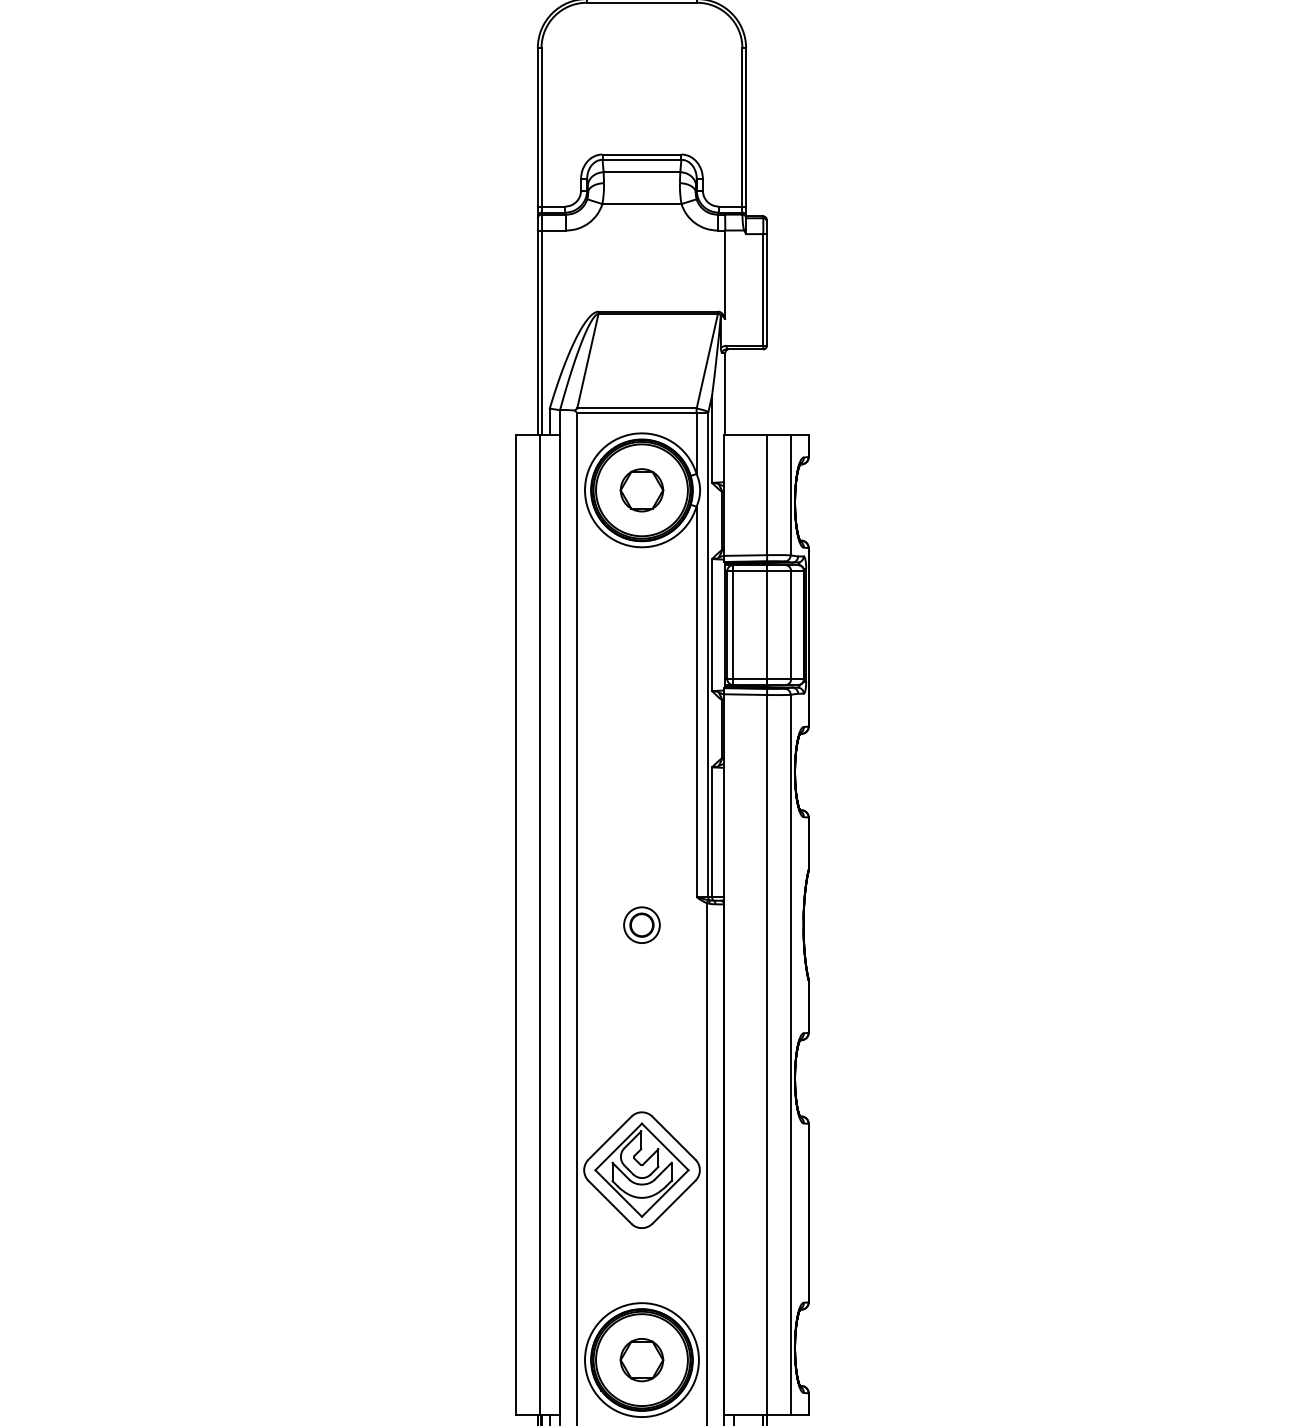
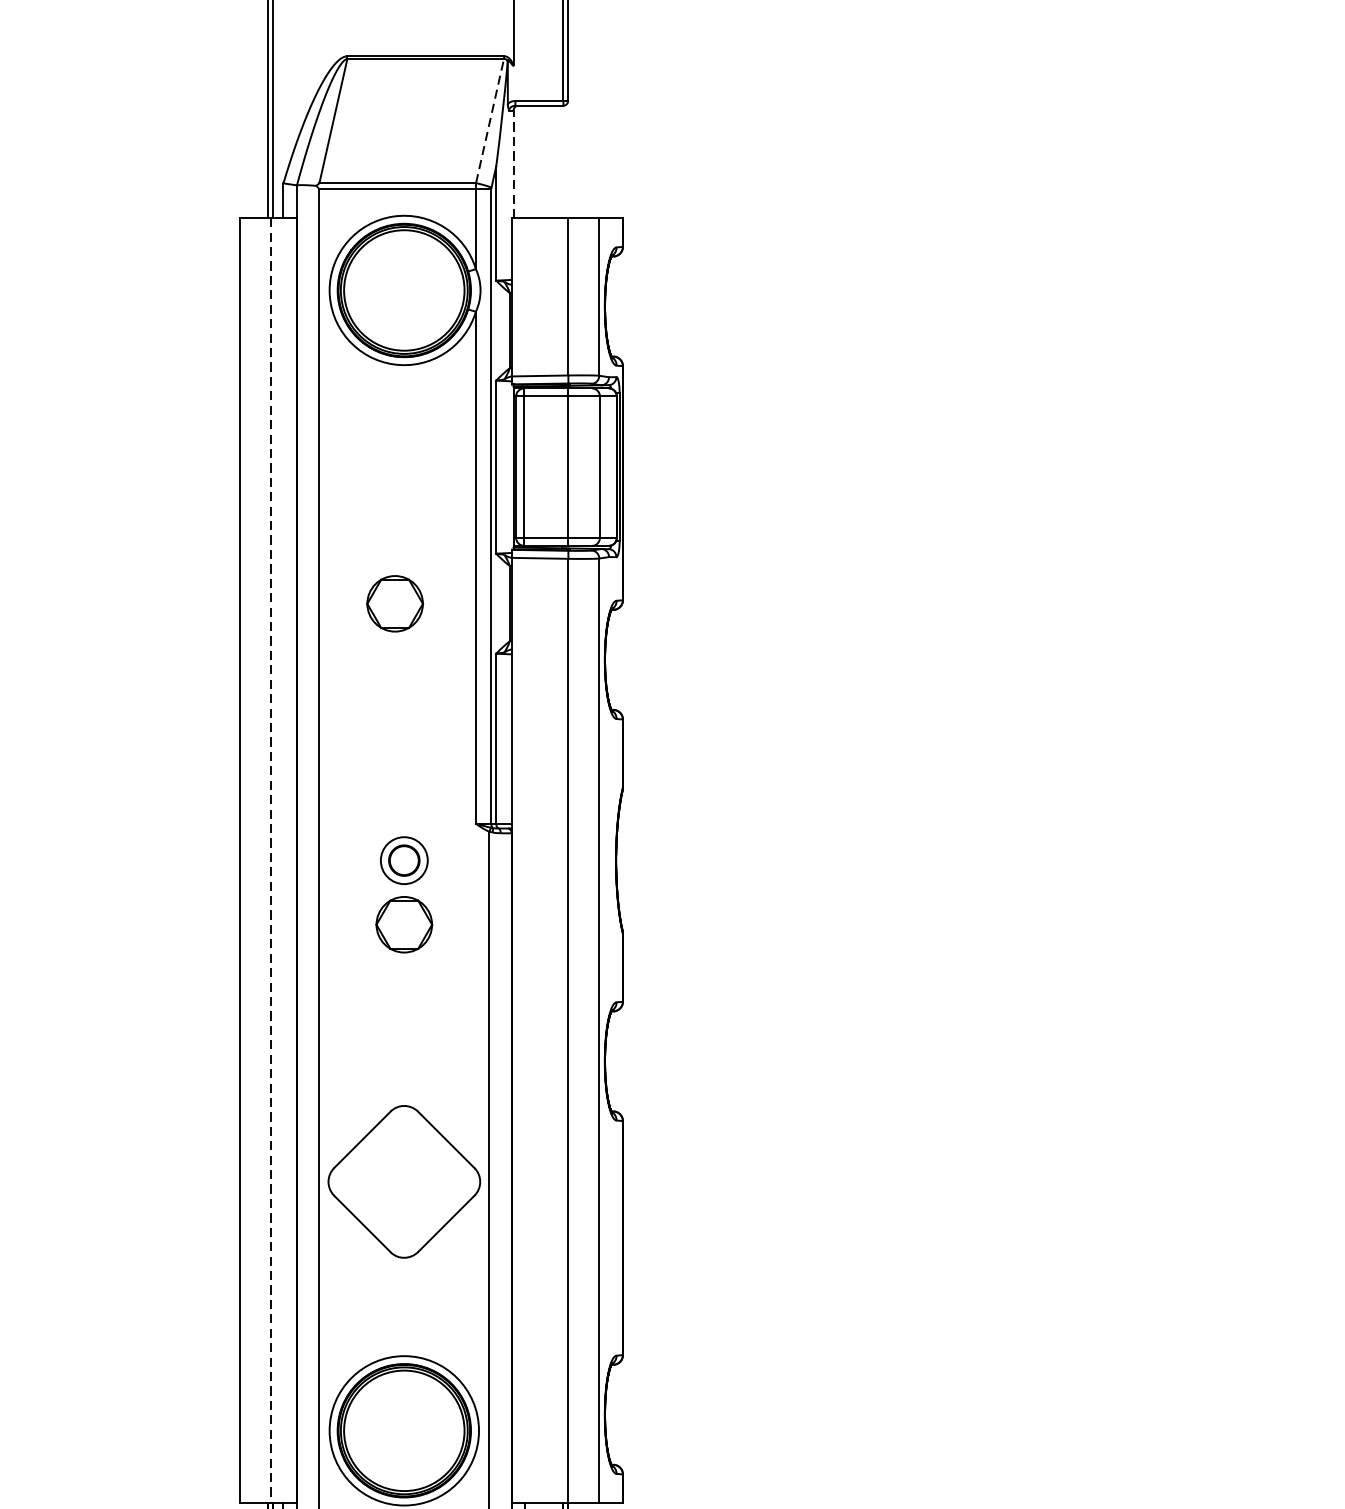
line: (707, 361) -> (490, 121), solid -> dashed
line: (725, 393) -> (513, 163), solid -> dashed
part: (641, 490) -> (394, 604), moved
line: (540, 925) -> (271, 861), solid -> dashed
part: (641, 1169) -> (403, 1180), removed
part: (641, 1360) -> (403, 925), moved

